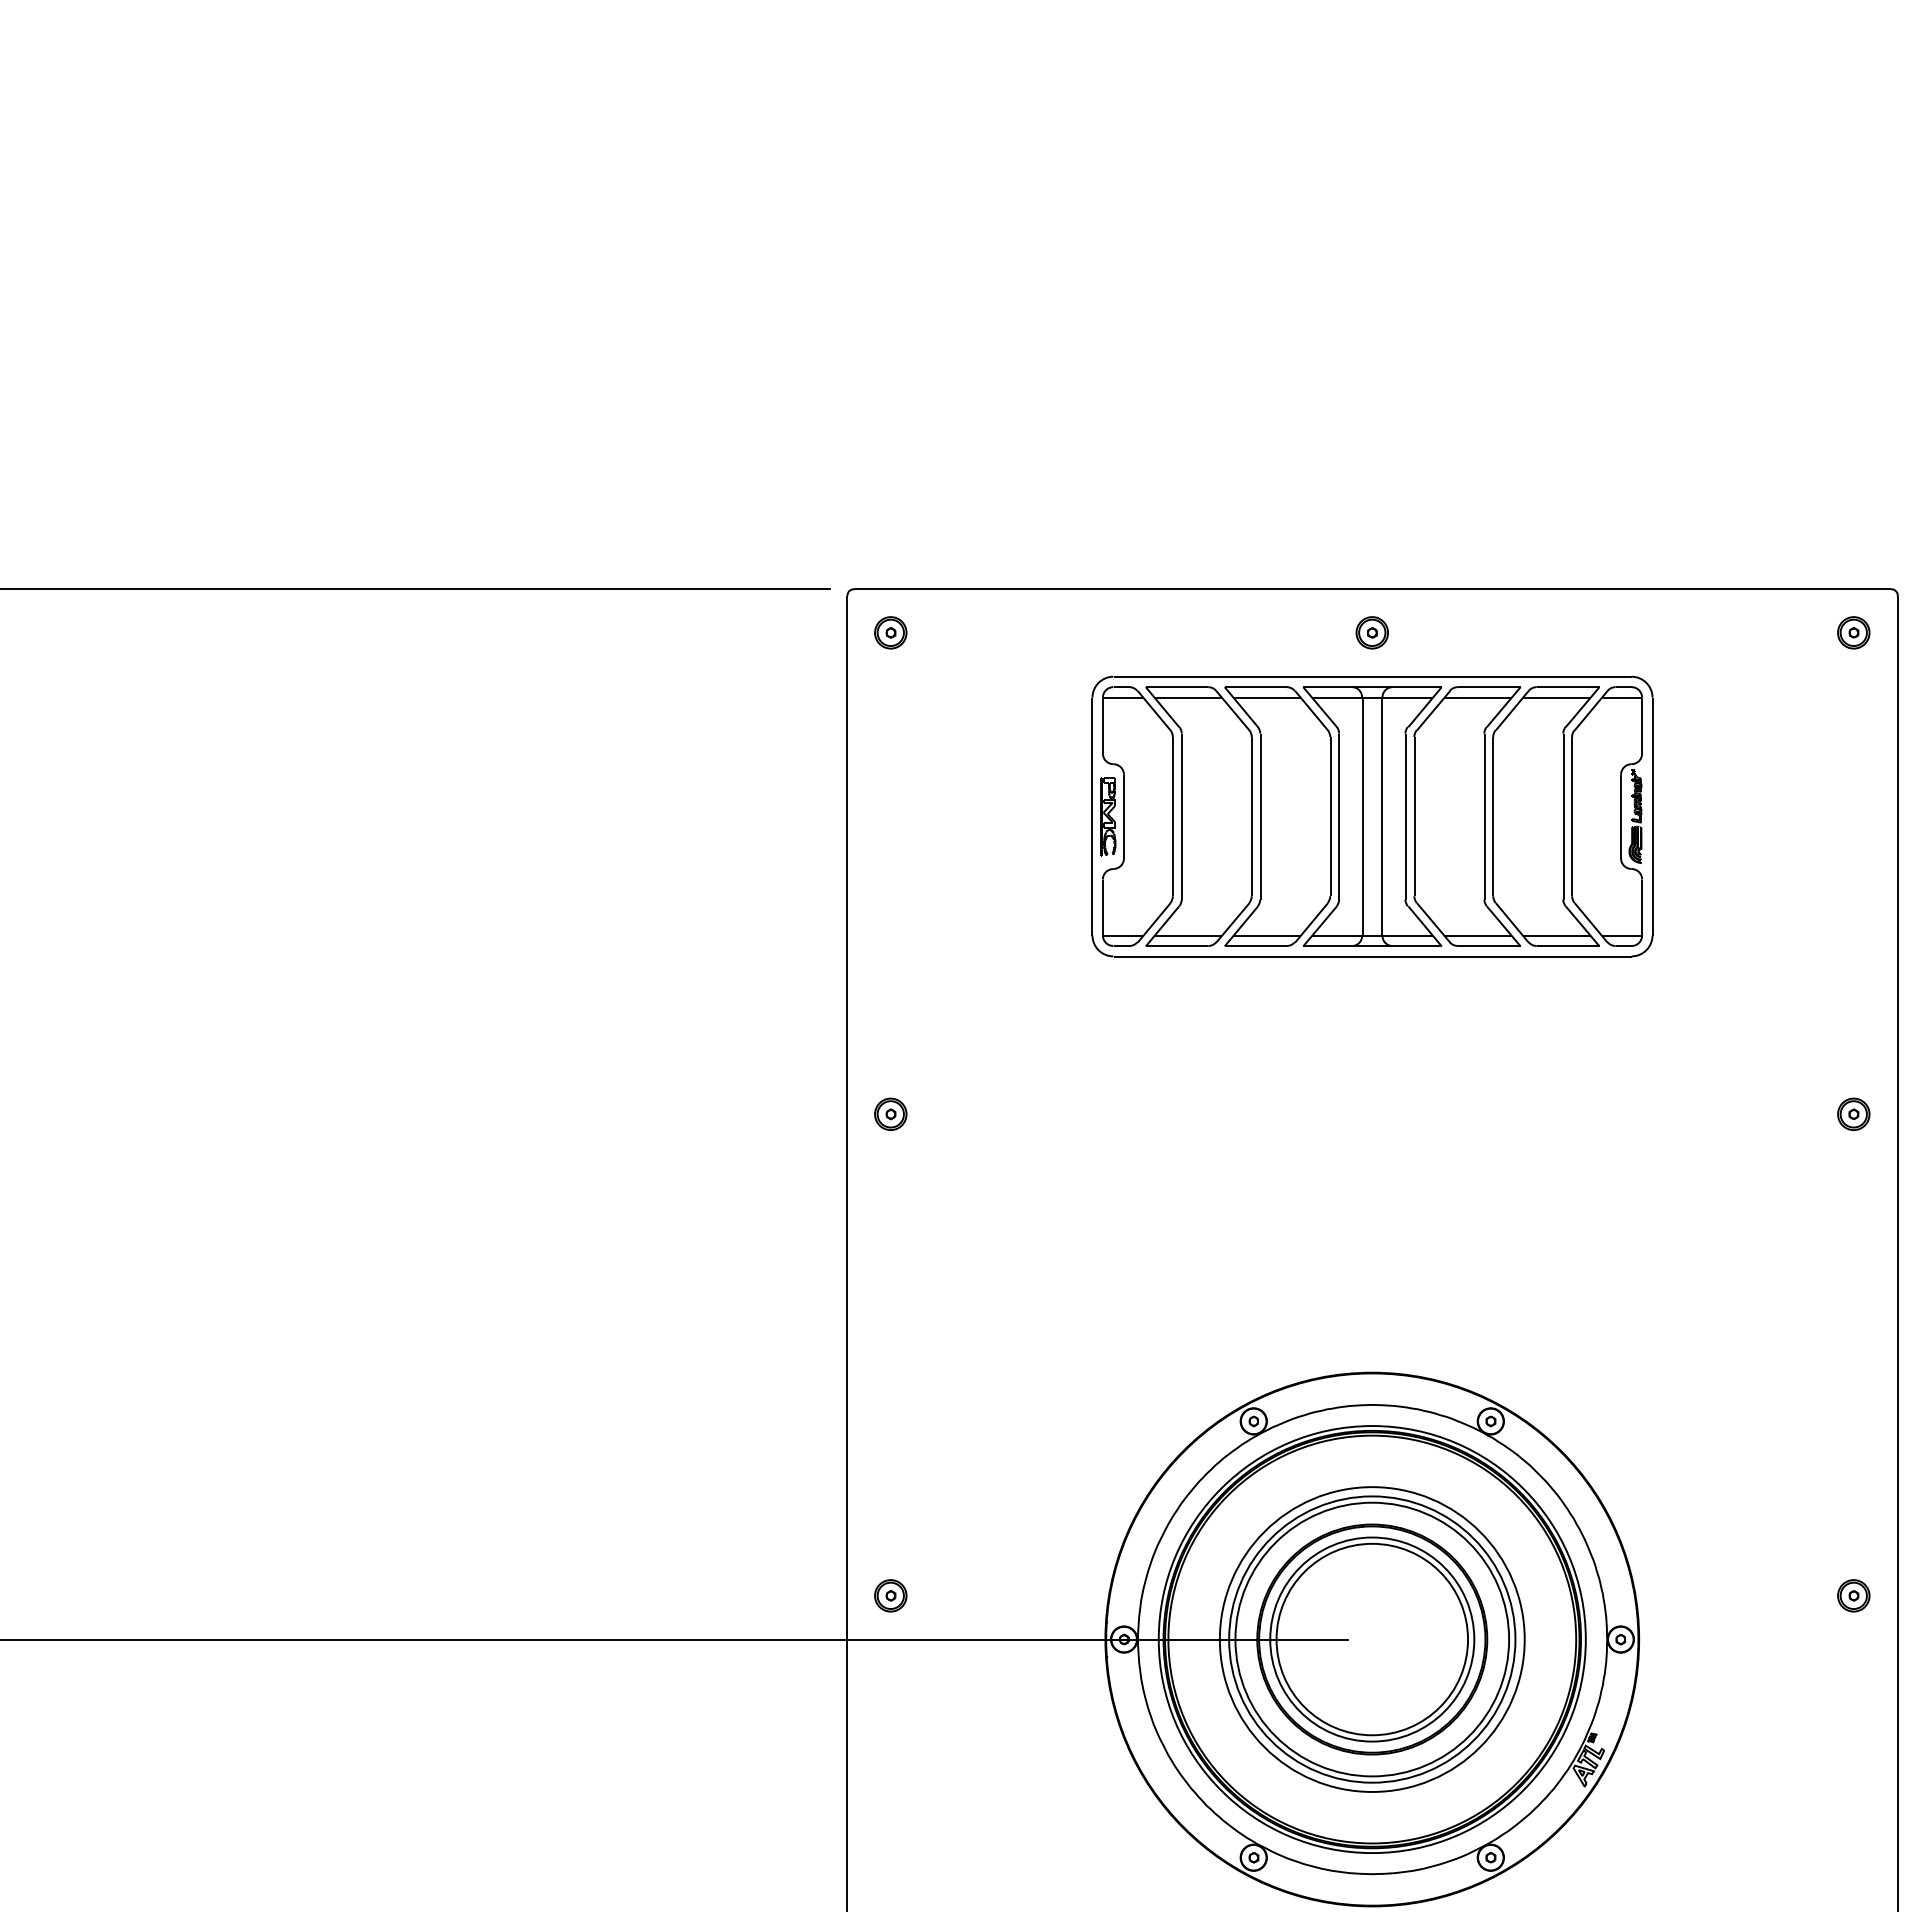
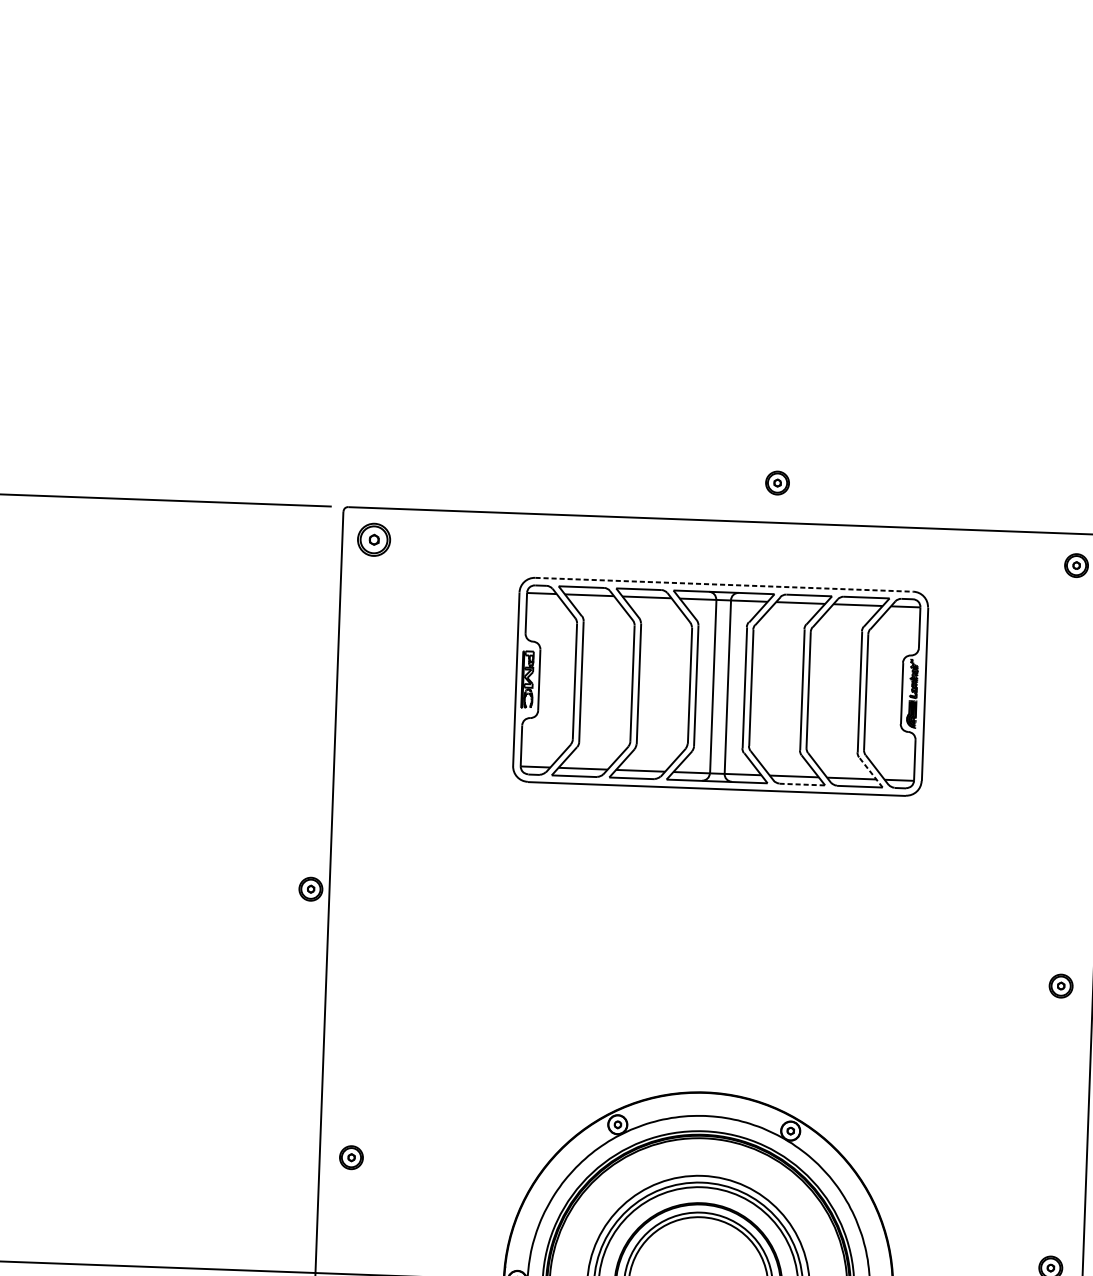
part: (890, 632) -> (373, 539), size x1.4
part: (1371, 632) -> (776, 482), moved
line: (1373, 676) -> (725, 584), solid -> dashed
line: (1582, 926) -> (870, 772), solid -> dashed
line: (1489, 946) -> (802, 784), solid -> dashed
part: (890, 1113) -> (310, 888), moved
part: (1853, 1113) -> (1060, 985), moved
part: (890, 1595) -> (351, 1157), moved

